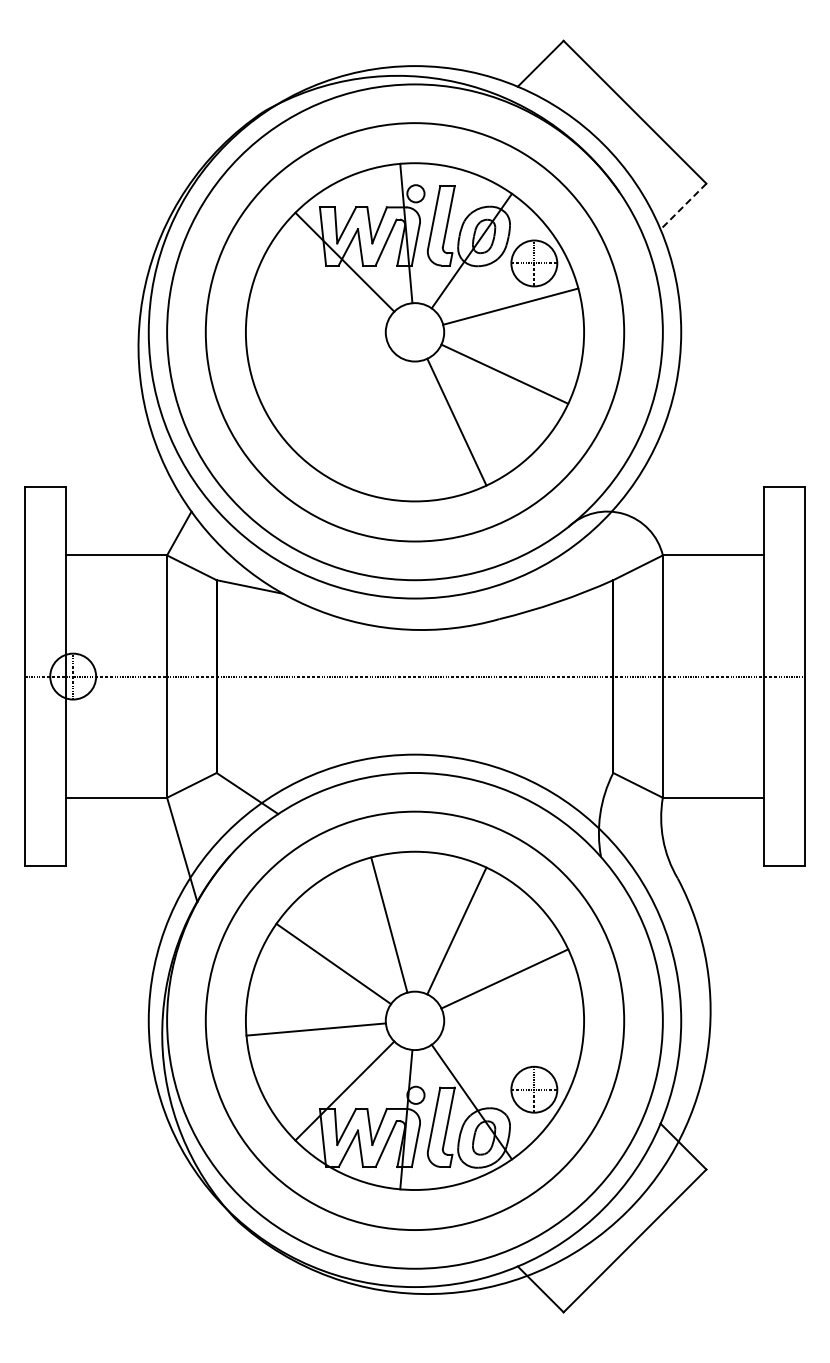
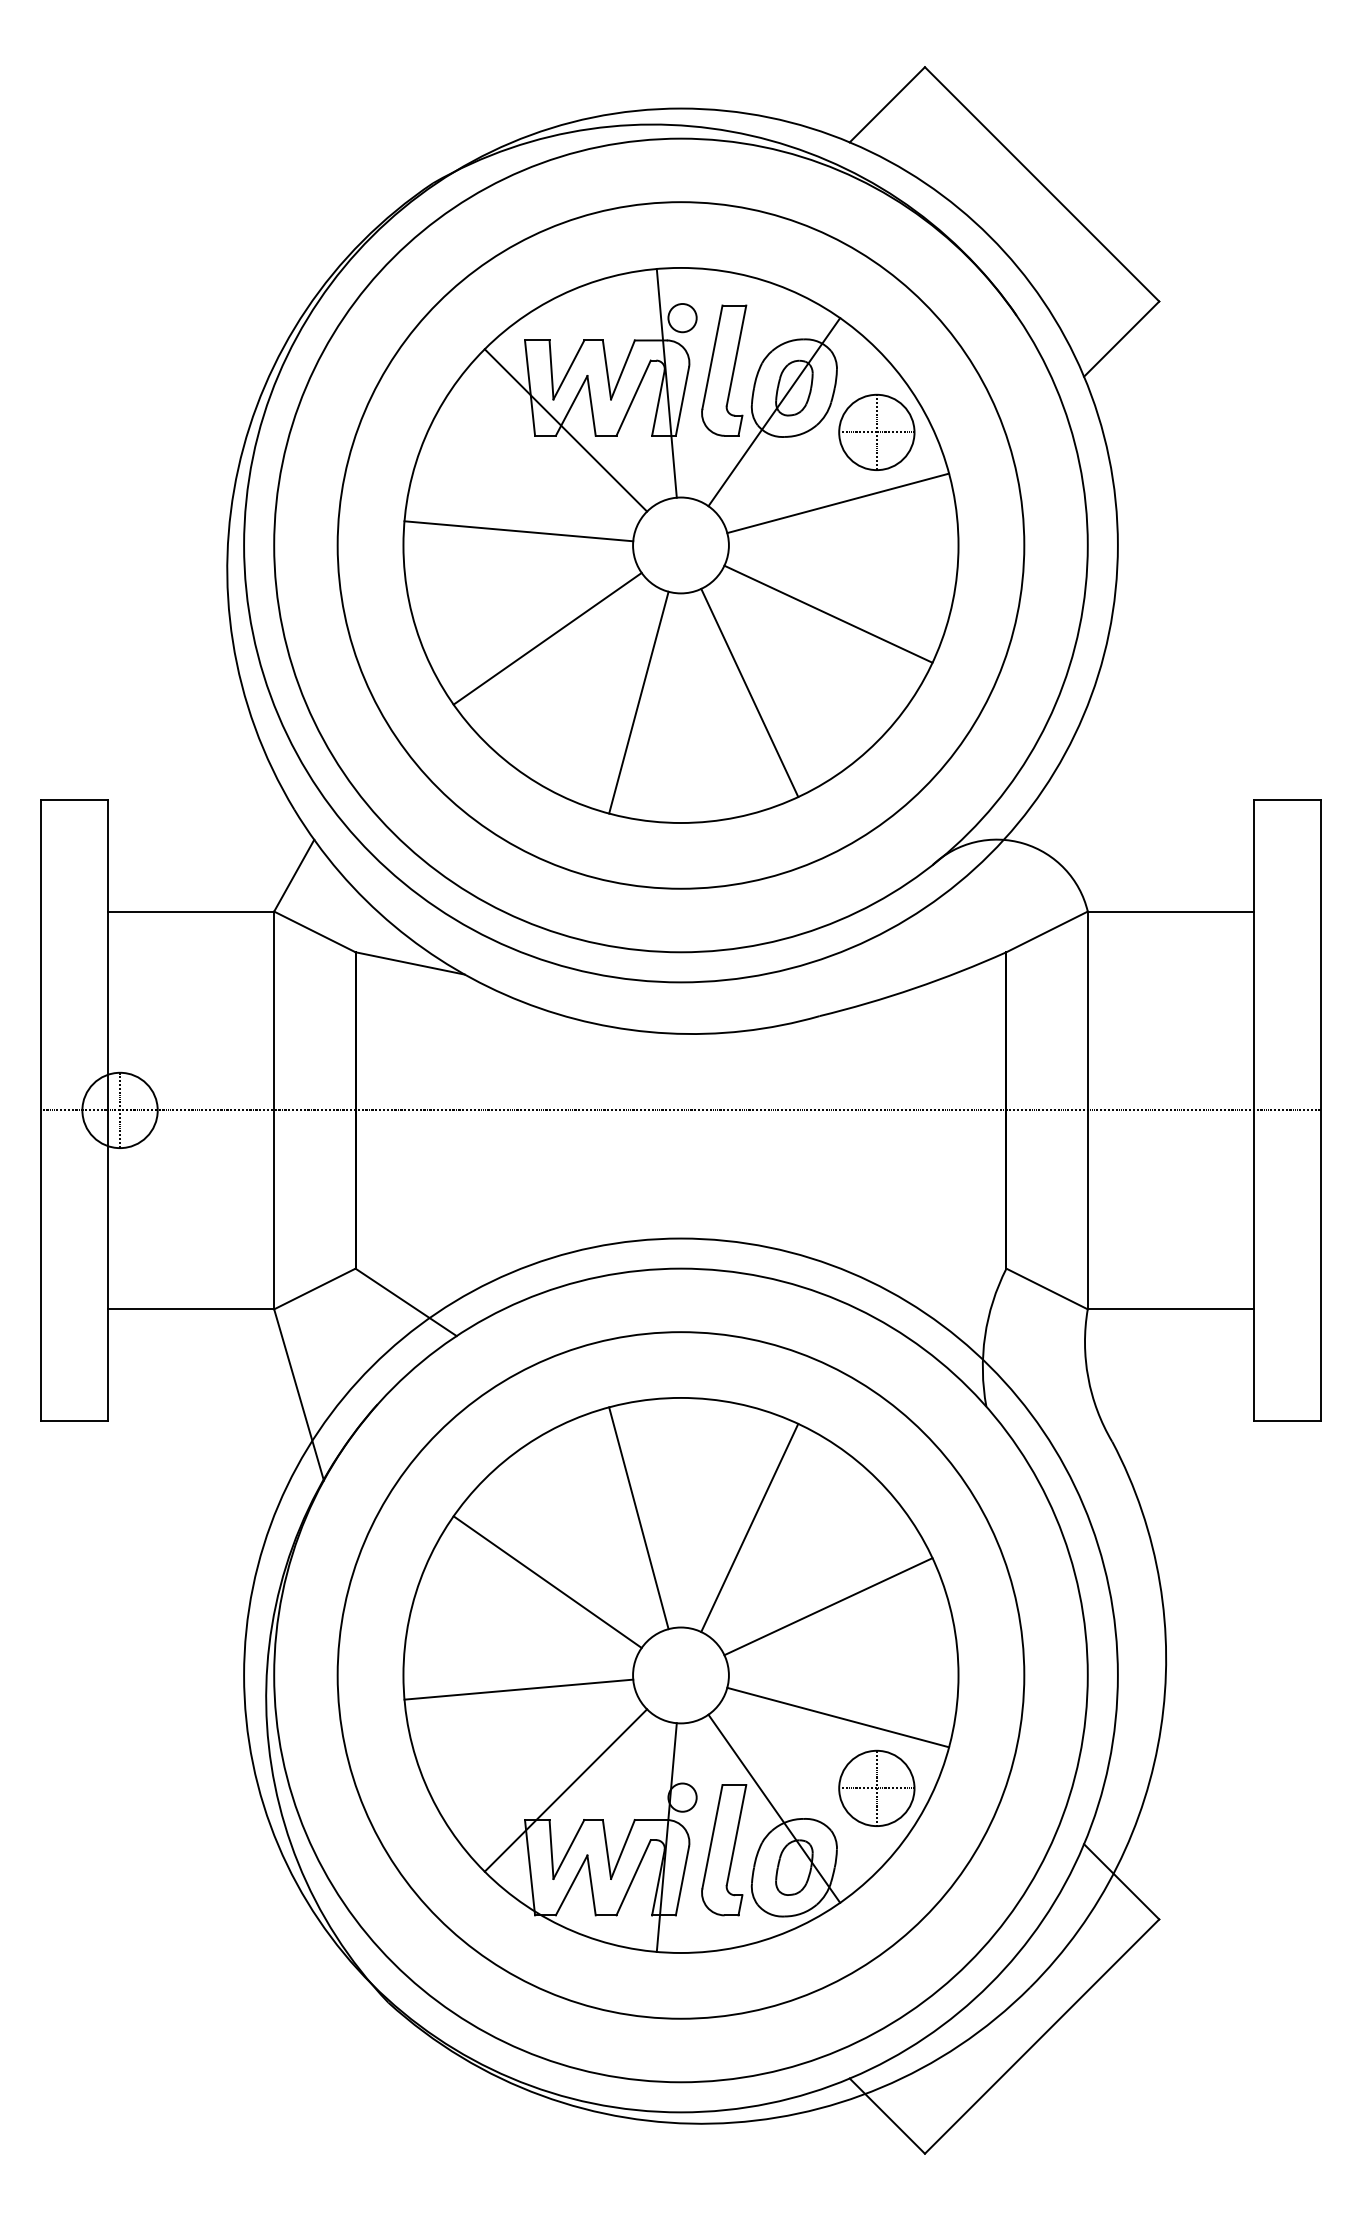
line: (683, 206) -> (1121, 338), dashed -> solid
line: (315, 323) -> (517, 530), added
line: (333, 389) -> (547, 639), added
line: (389, 427) -> (639, 701), added
line: (510, 1046) -> (837, 1717), added

